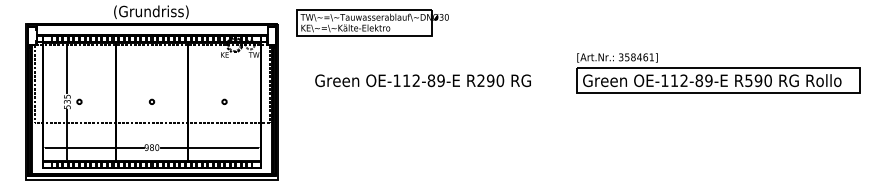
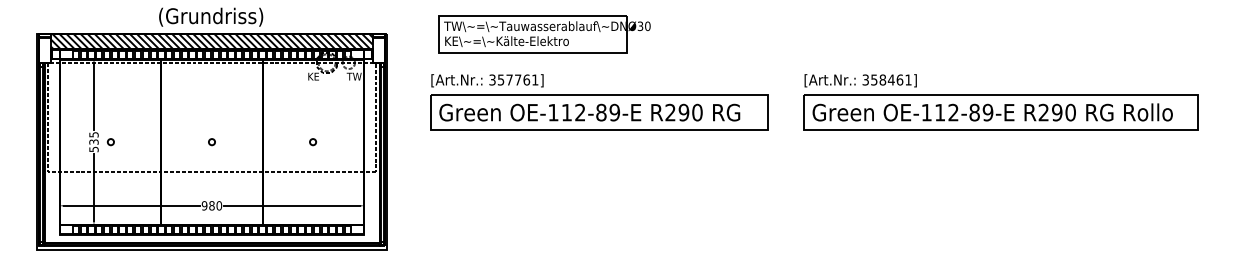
part: (372, 23) -> (544, 34), moved
hatch: (151, 29) -> (211, 41), added
part: (430, 73) -> (599, 102), added
text: (748, 80) -> (1043, 112), R590 -> R290

